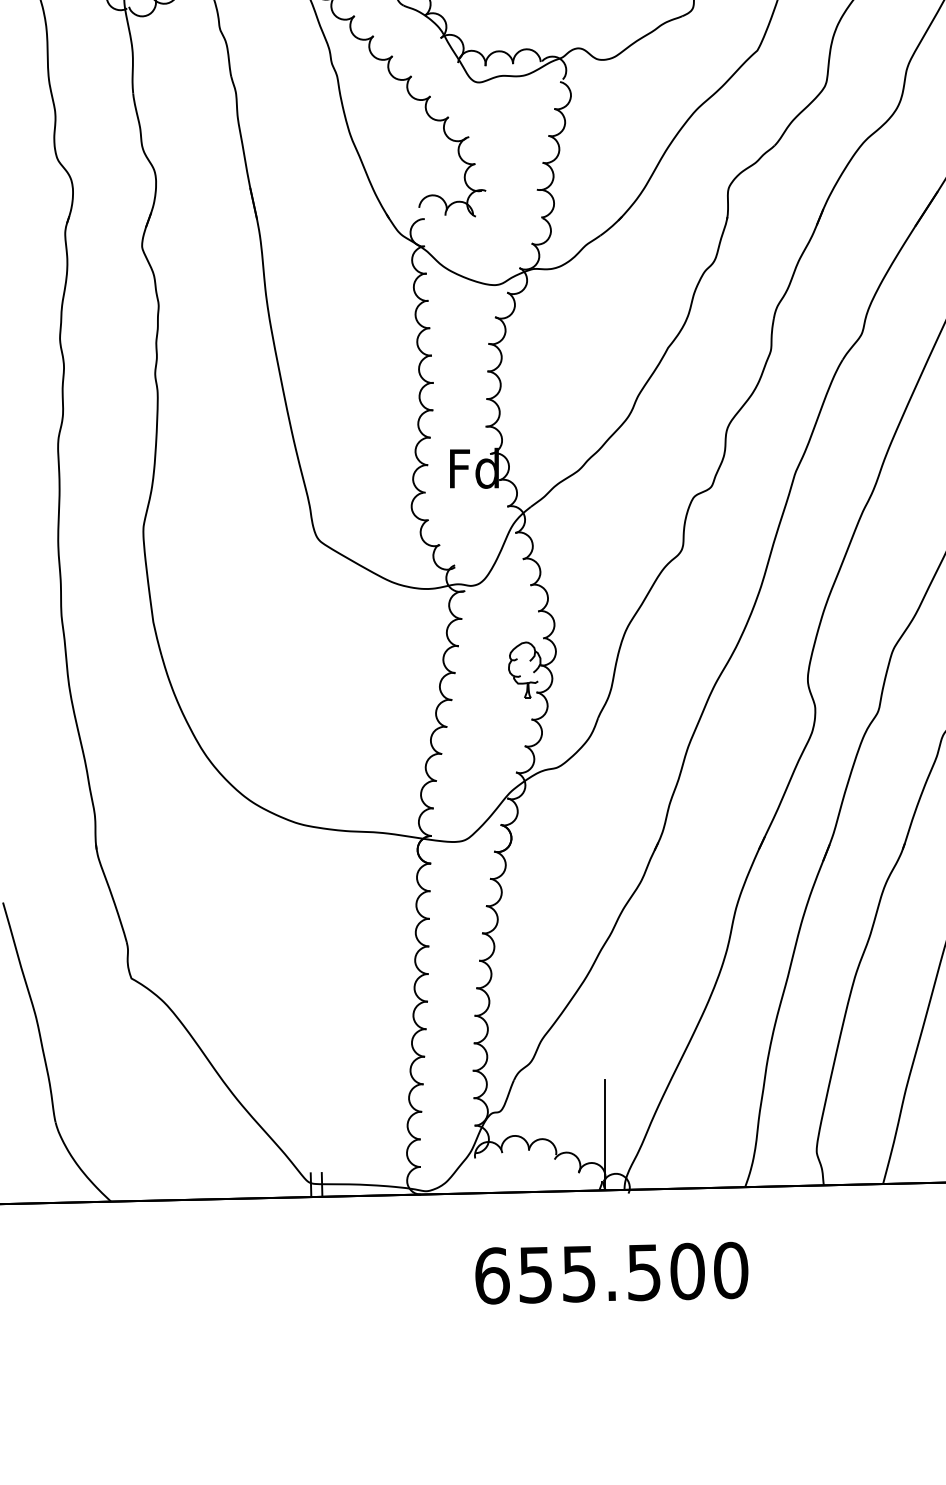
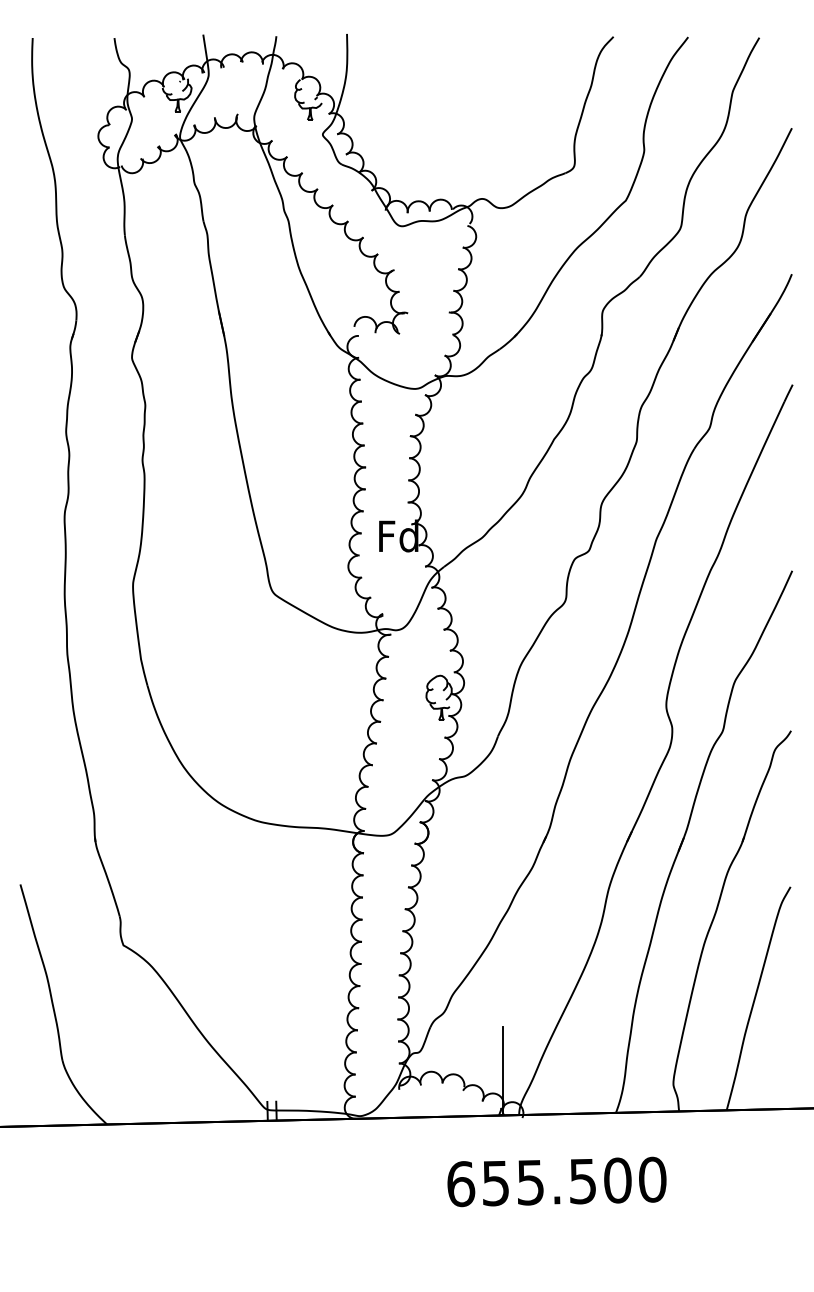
text: (611, 1272) -> (556, 1181), moved

